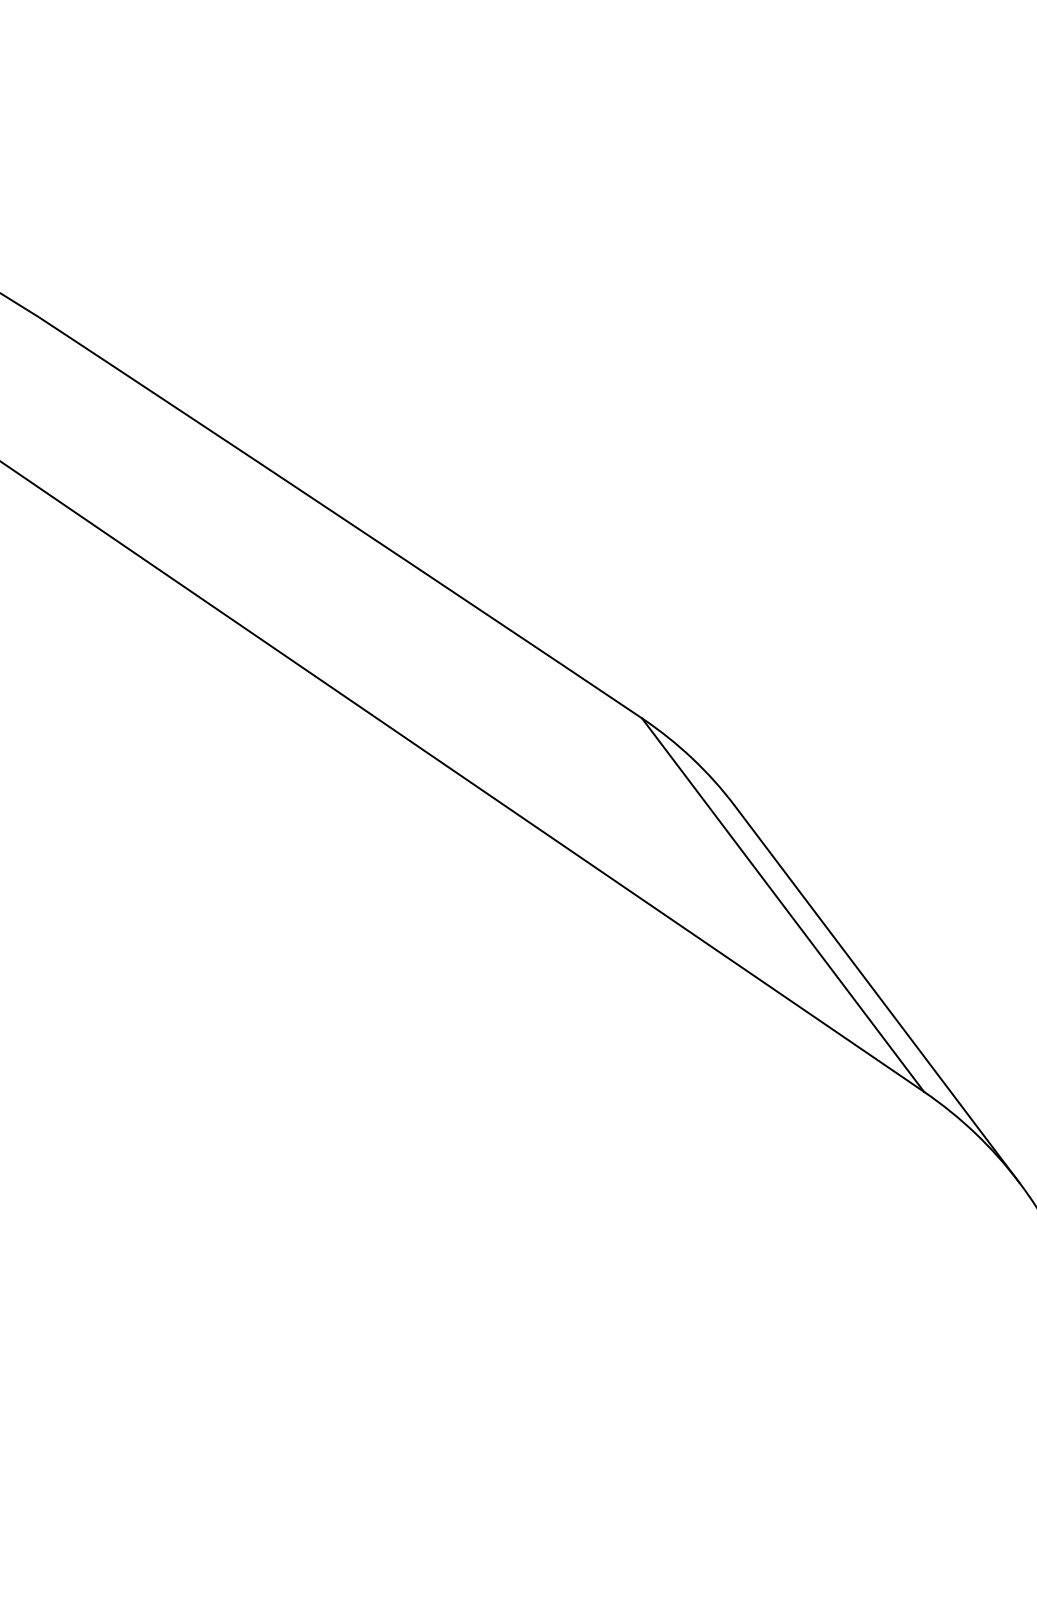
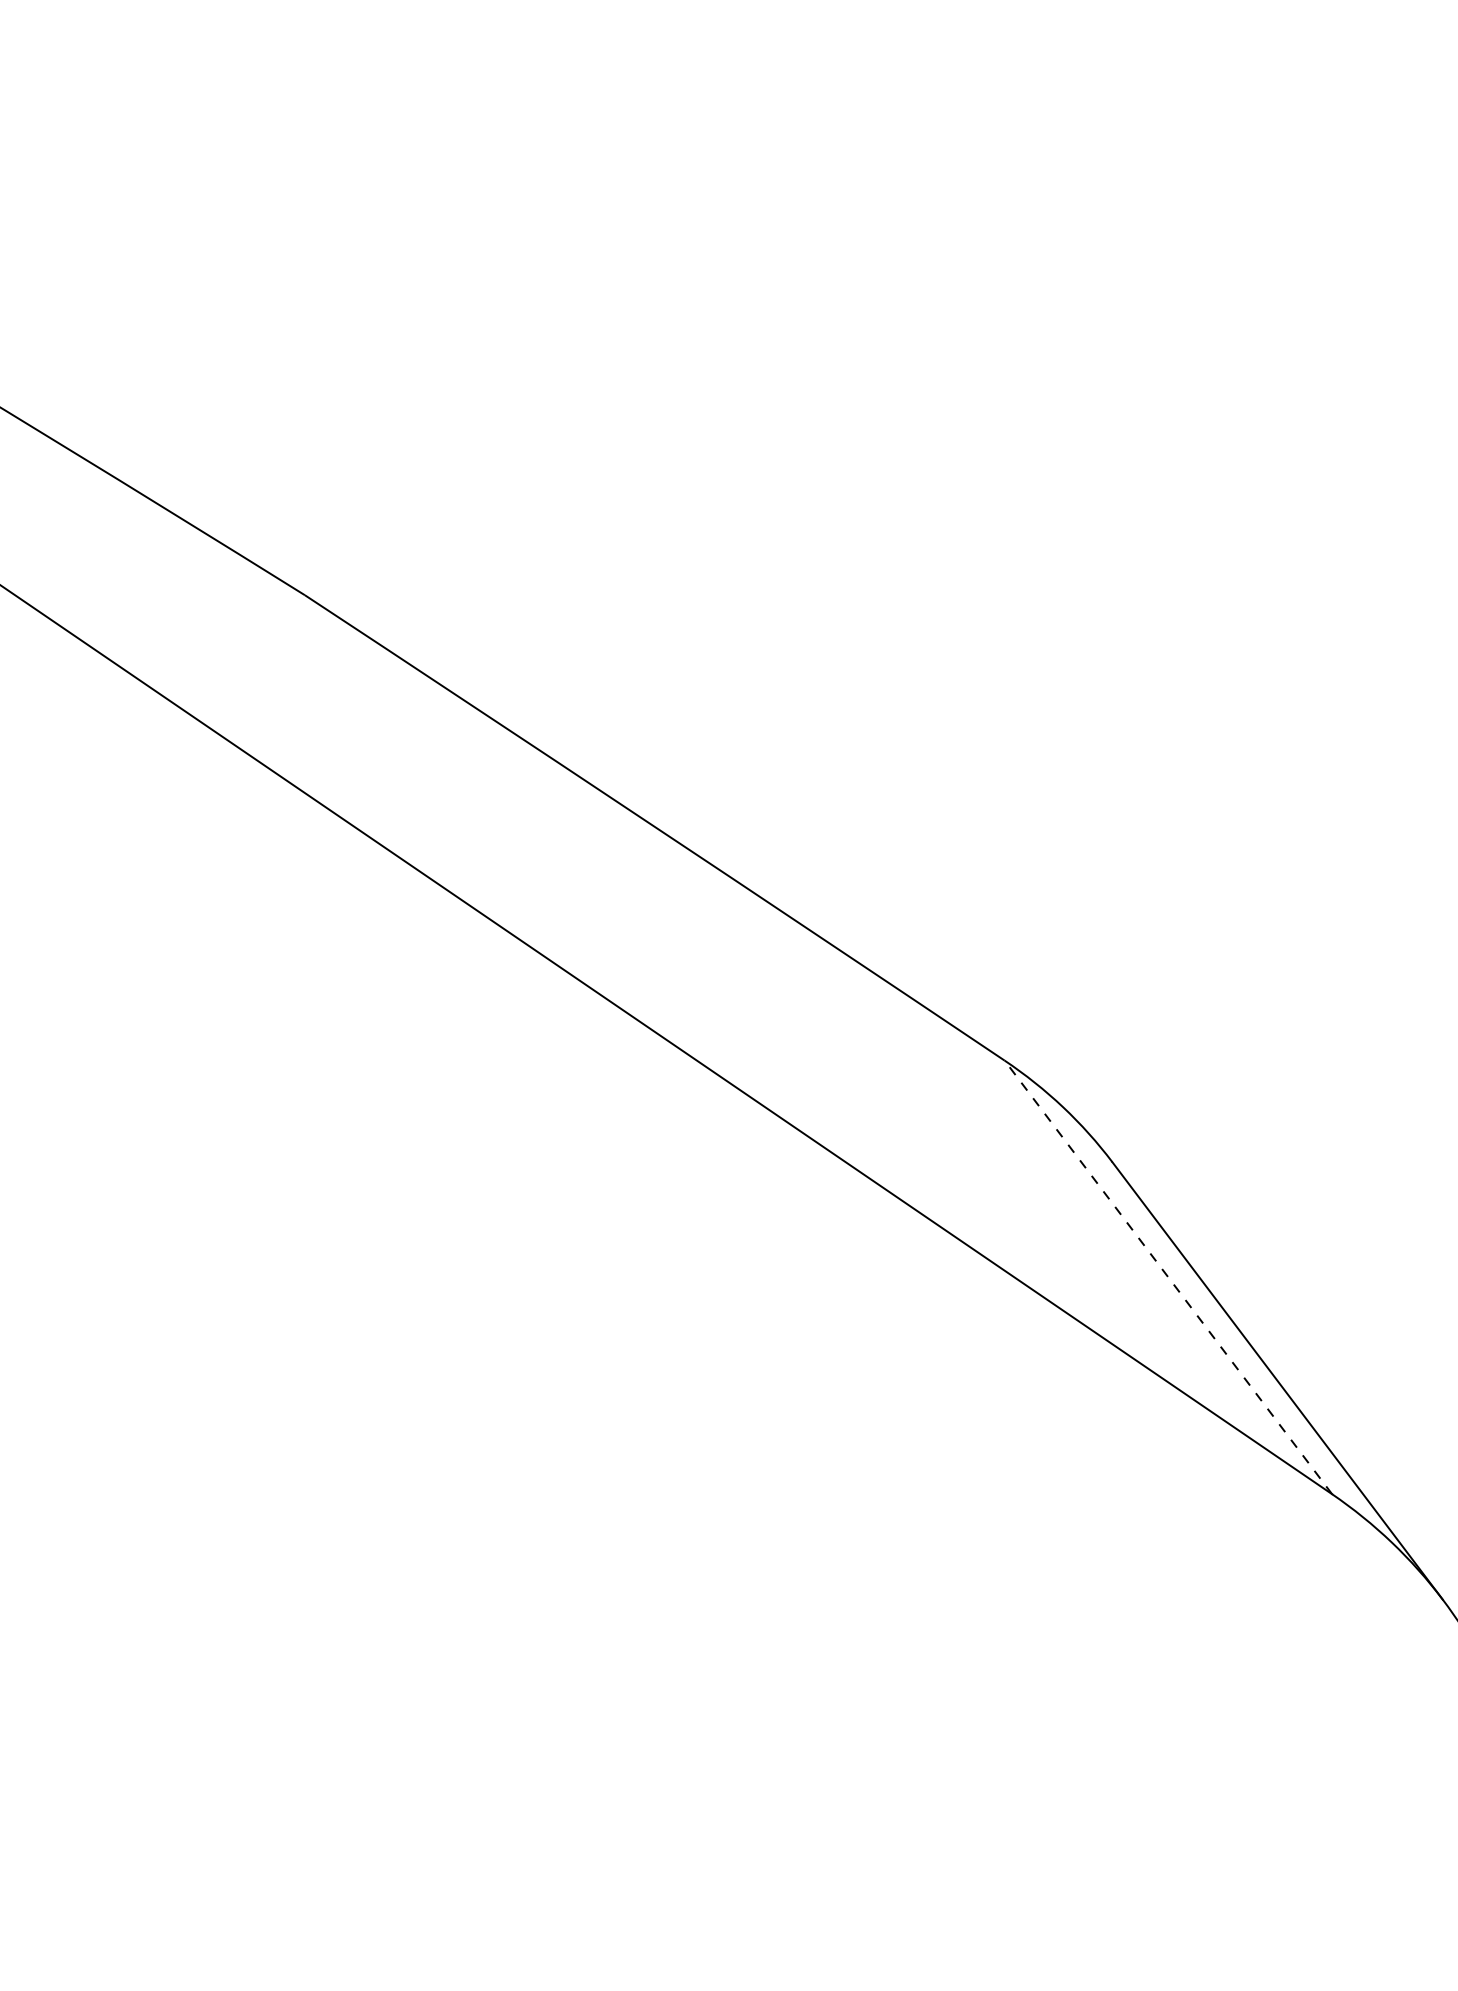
line: (783, 905) -> (1168, 1277), solid -> dashed

